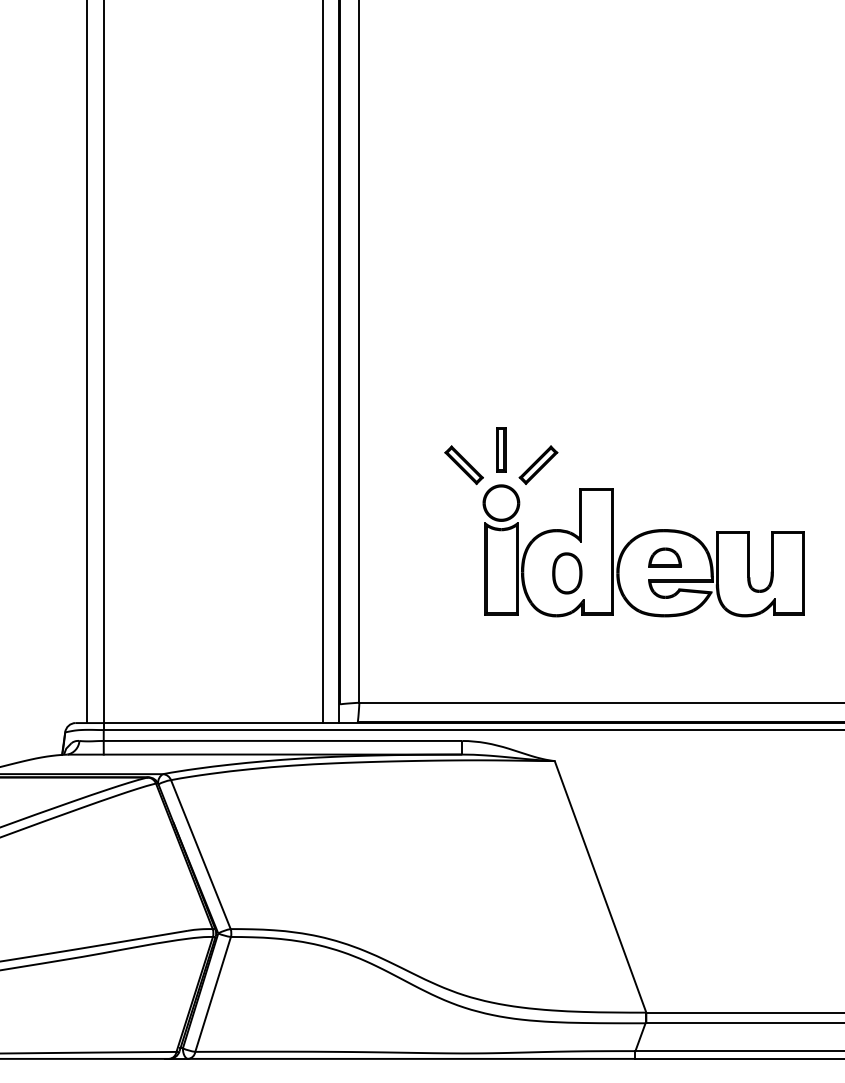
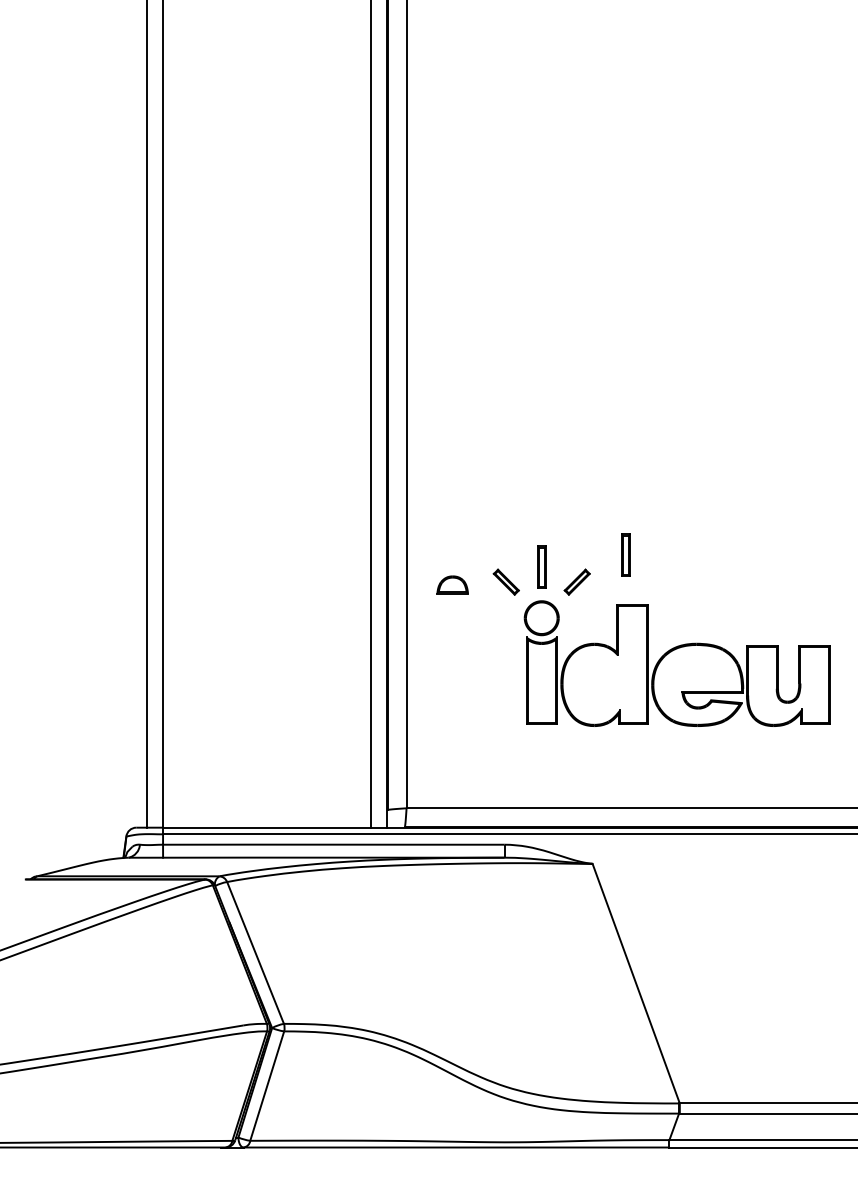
part: (589, 436) -> (625, 554), added
part: (464, 465) -> (506, 582), size x0.7
part: (538, 465) -> (577, 582), size x0.7
part: (664, 556) -> (452, 584), moved
part: (567, 573) -> (604, 685), removed

